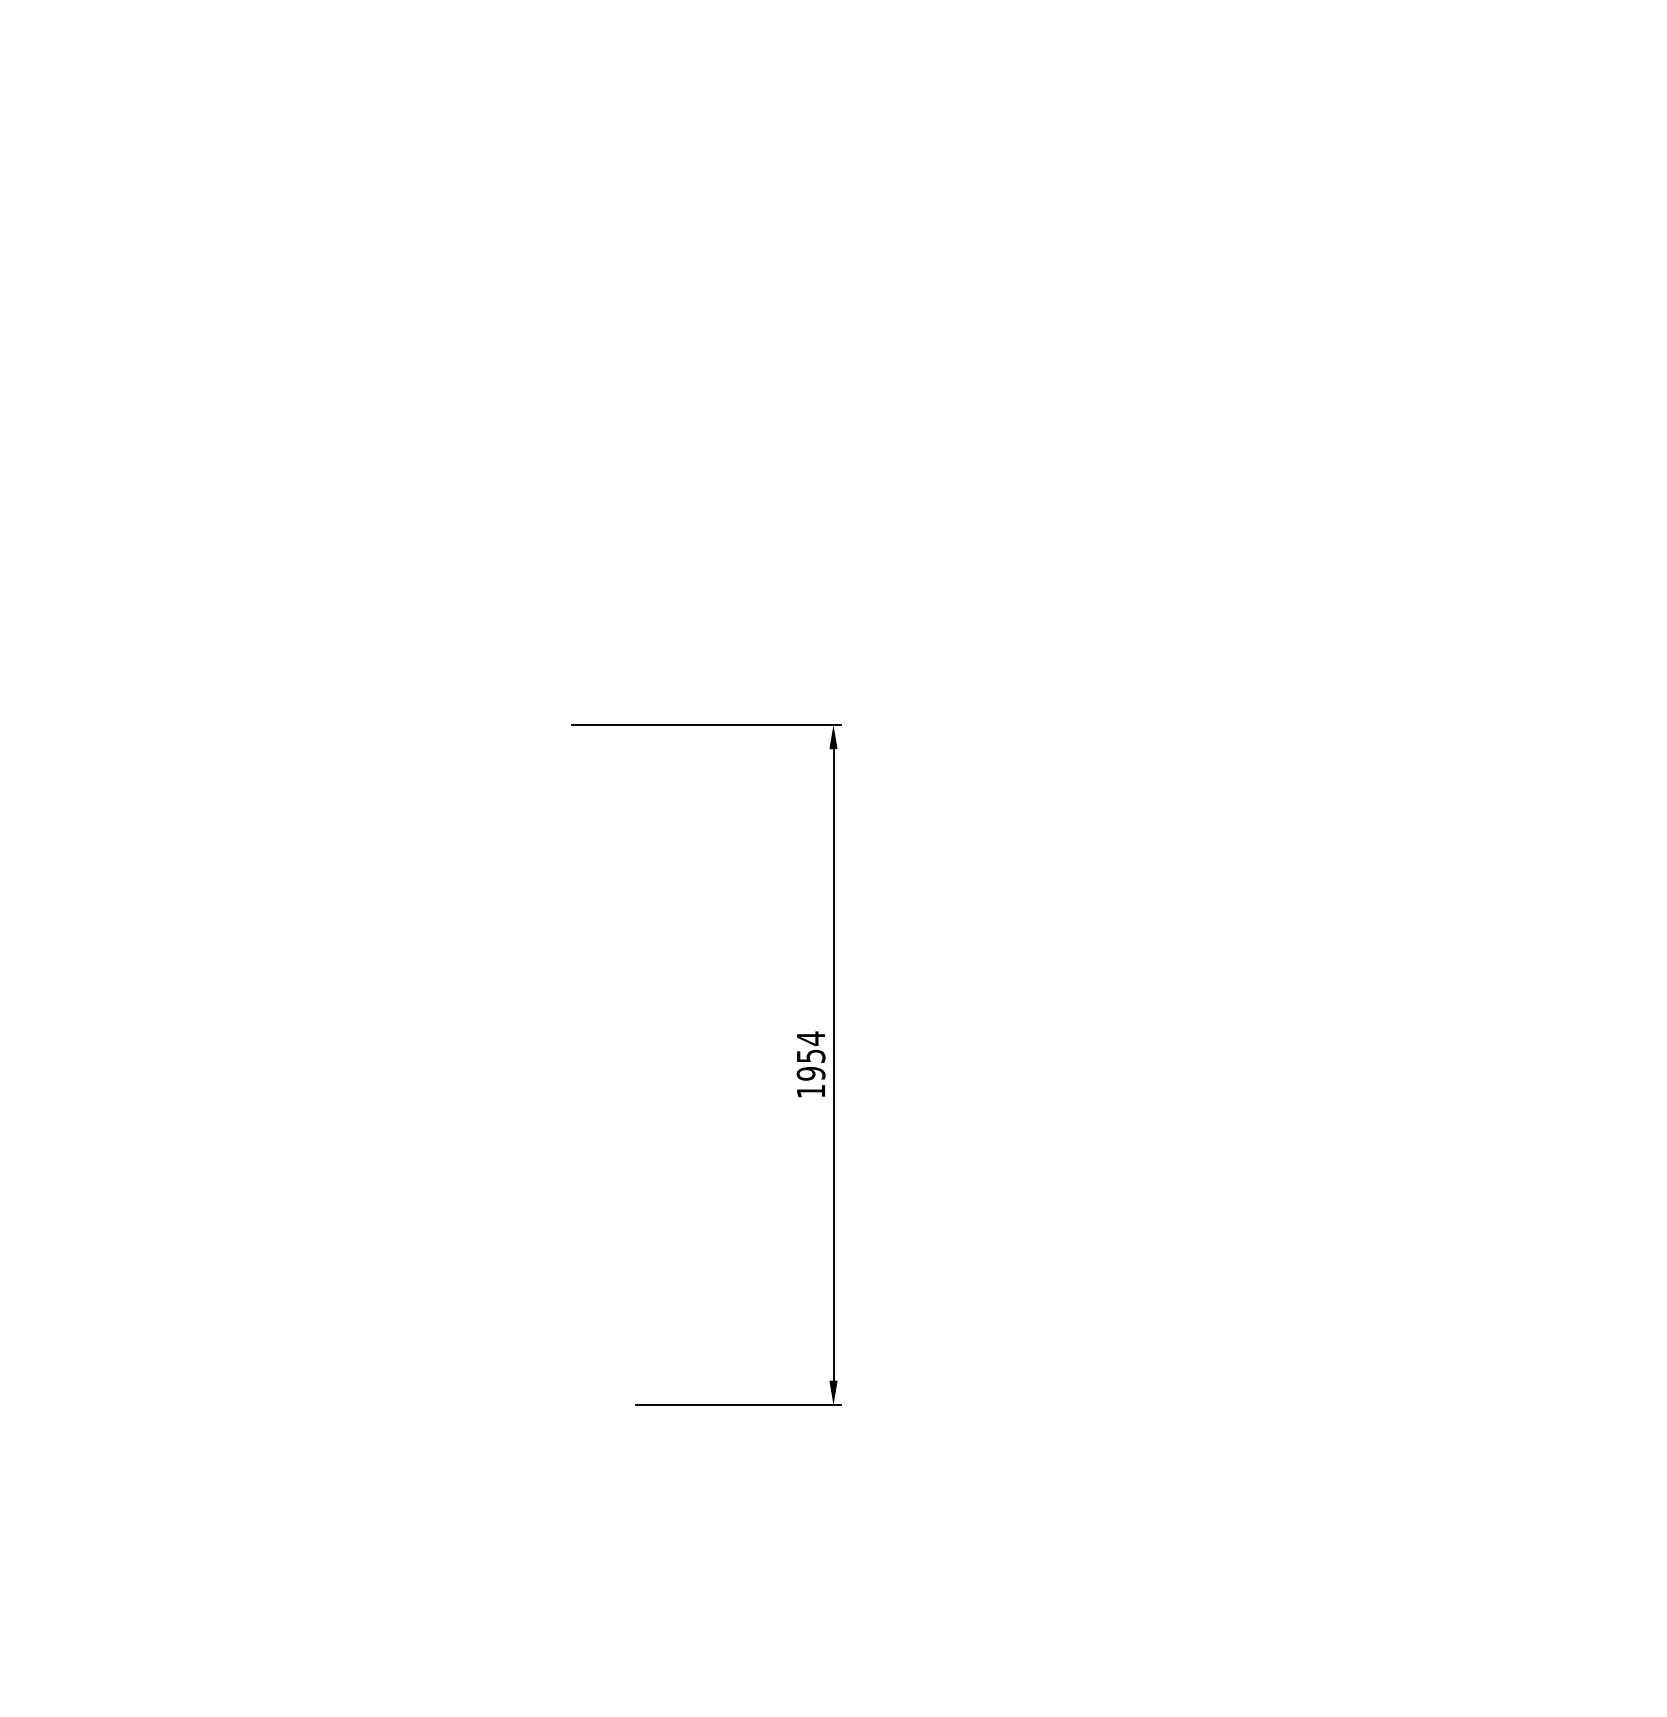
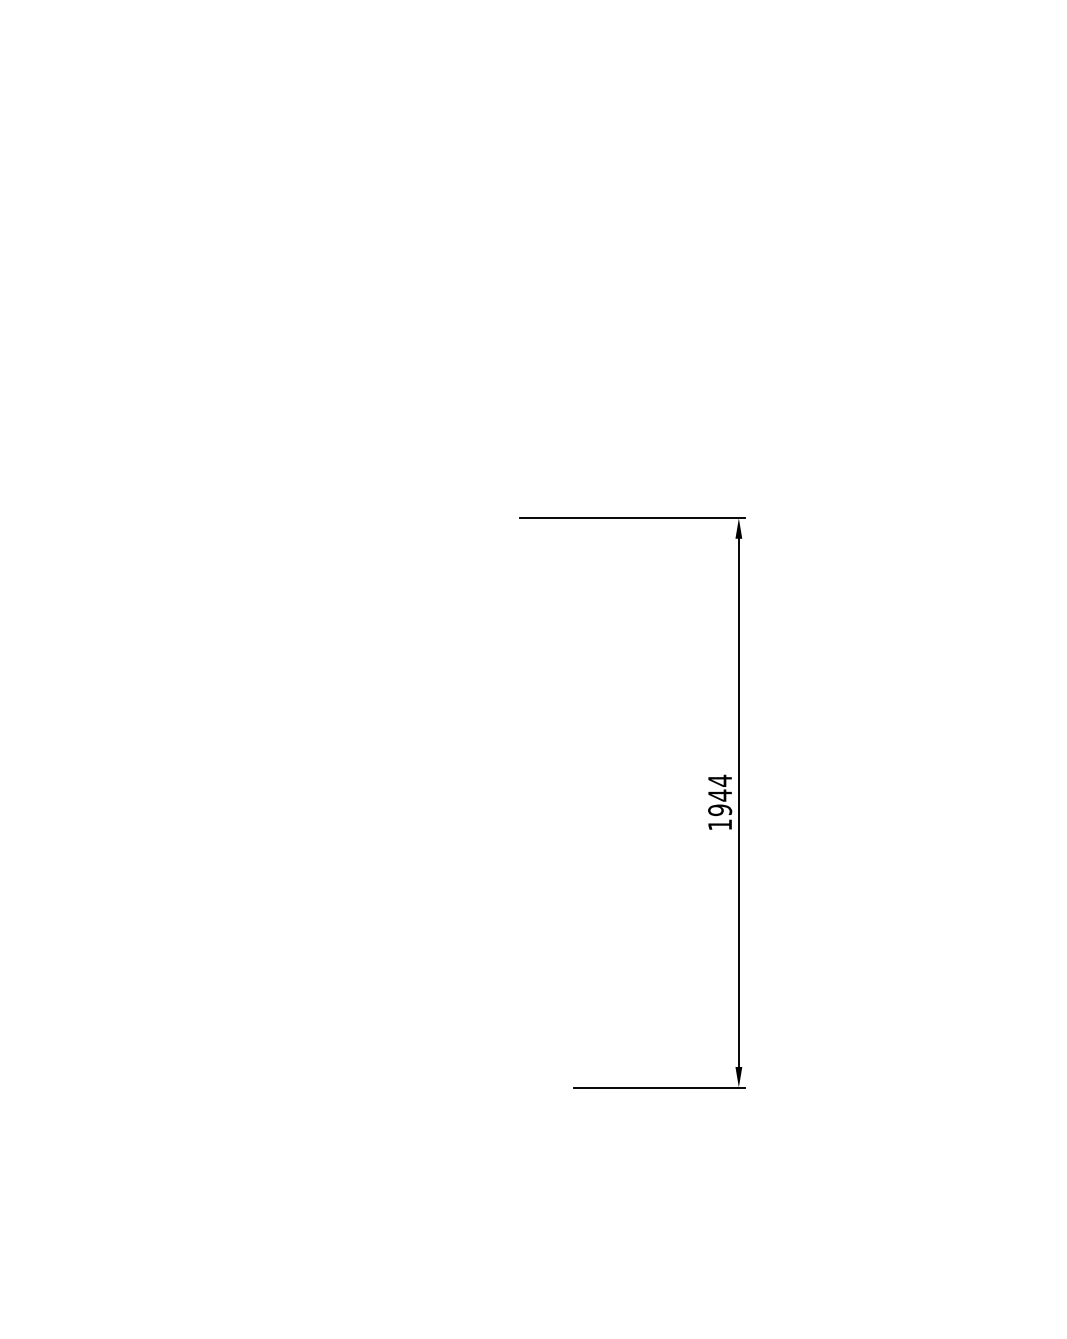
text: (811, 1056) -> (720, 795), 1954 -> 1944

